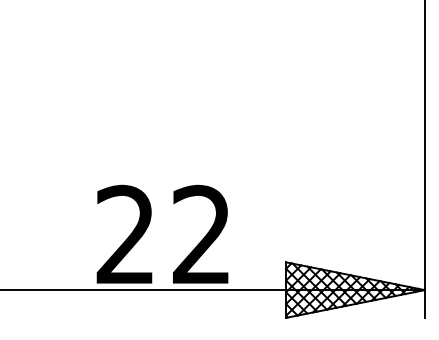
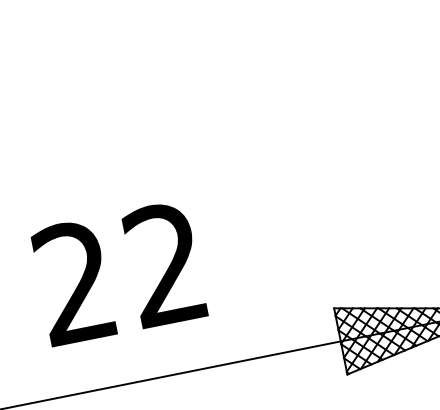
text: (162, 233) -> (118, 272), moved

